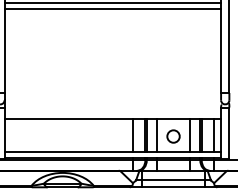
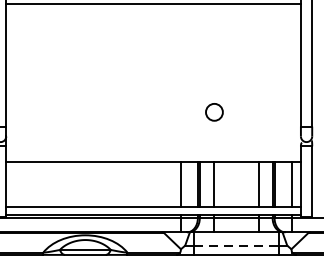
line: (112, 9) -> (153, 12), removed
circle: (173, 136) -> (214, 112), moved
line: (174, 180) -> (237, 245), solid -> dashed

